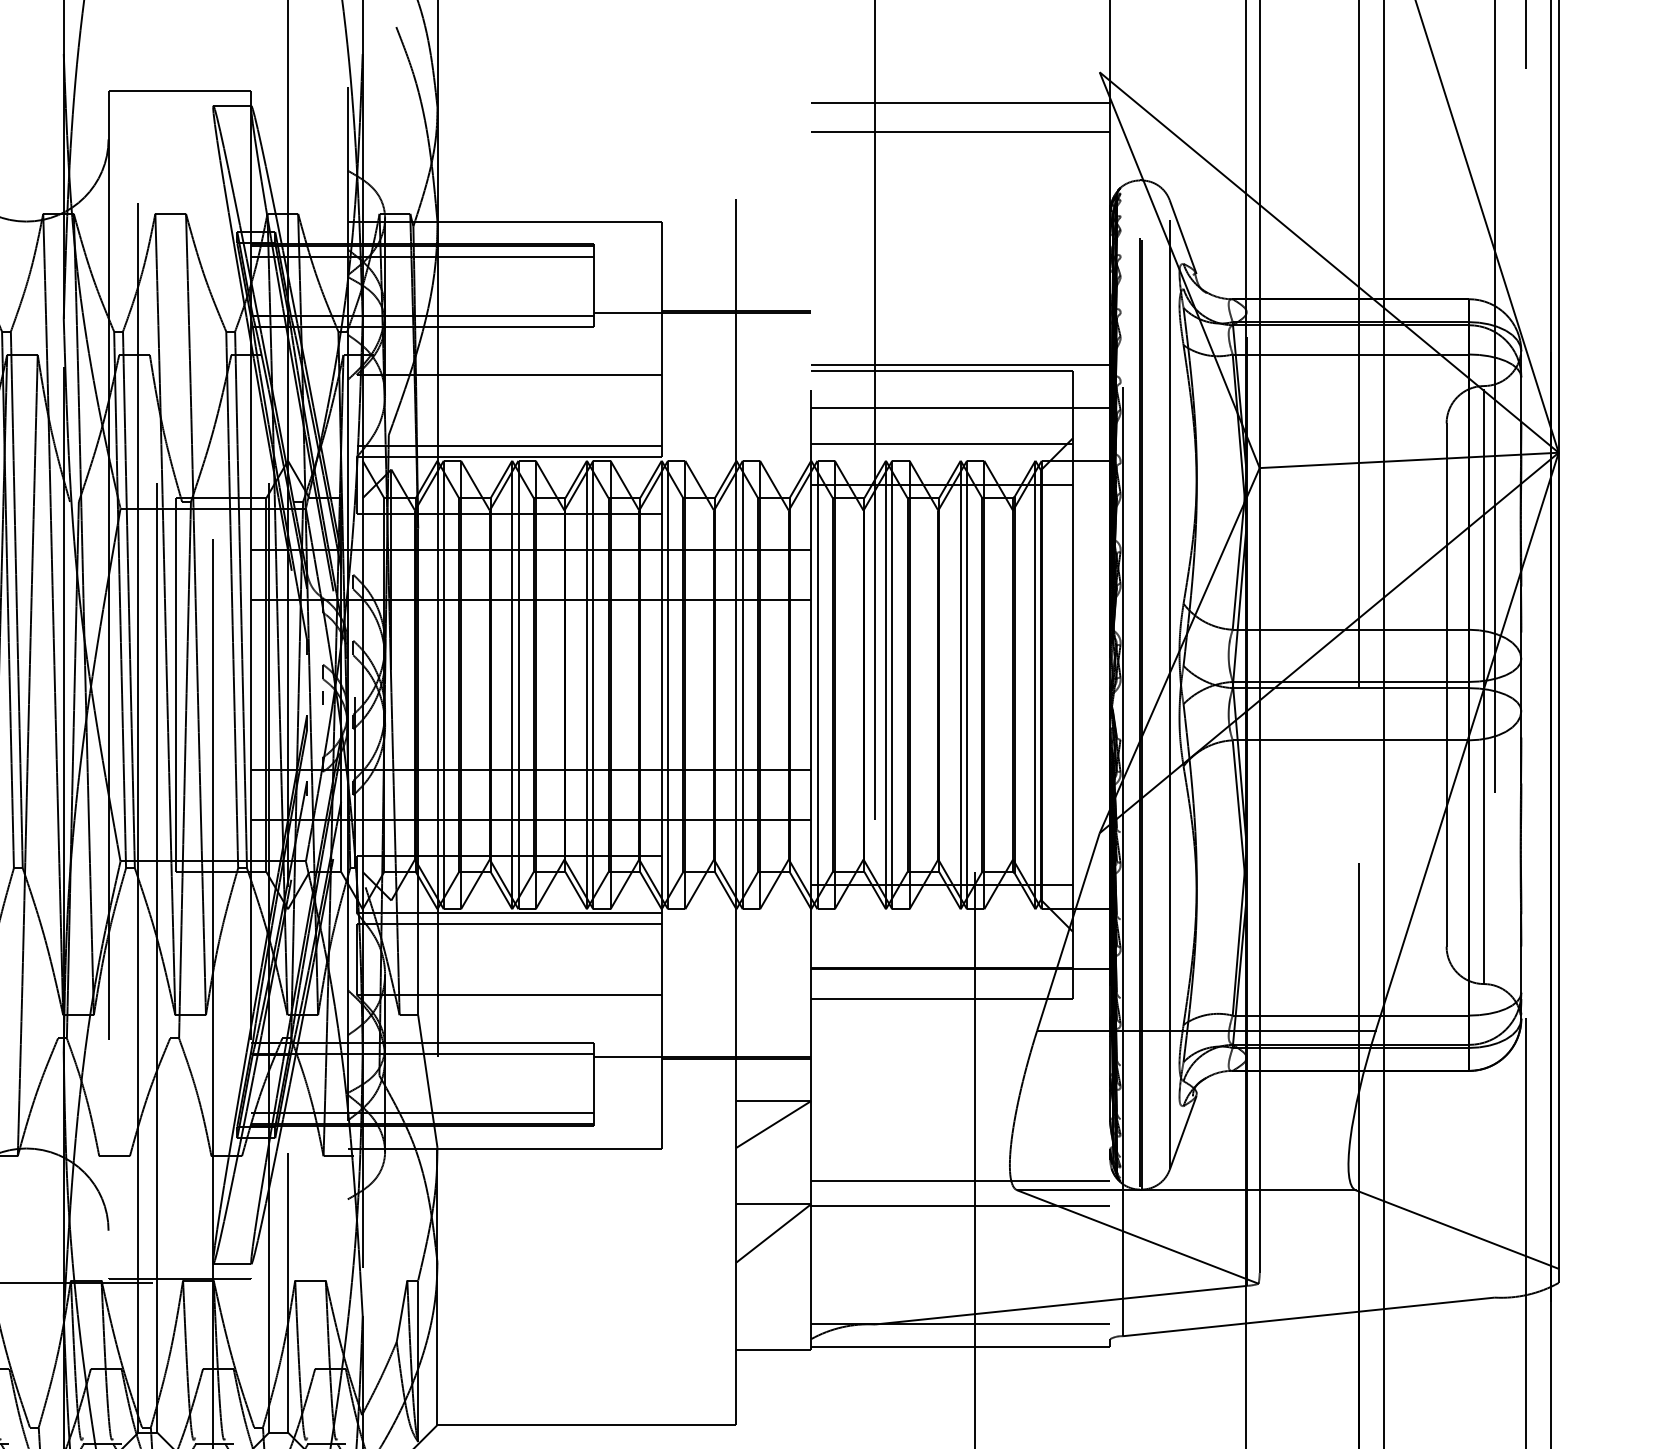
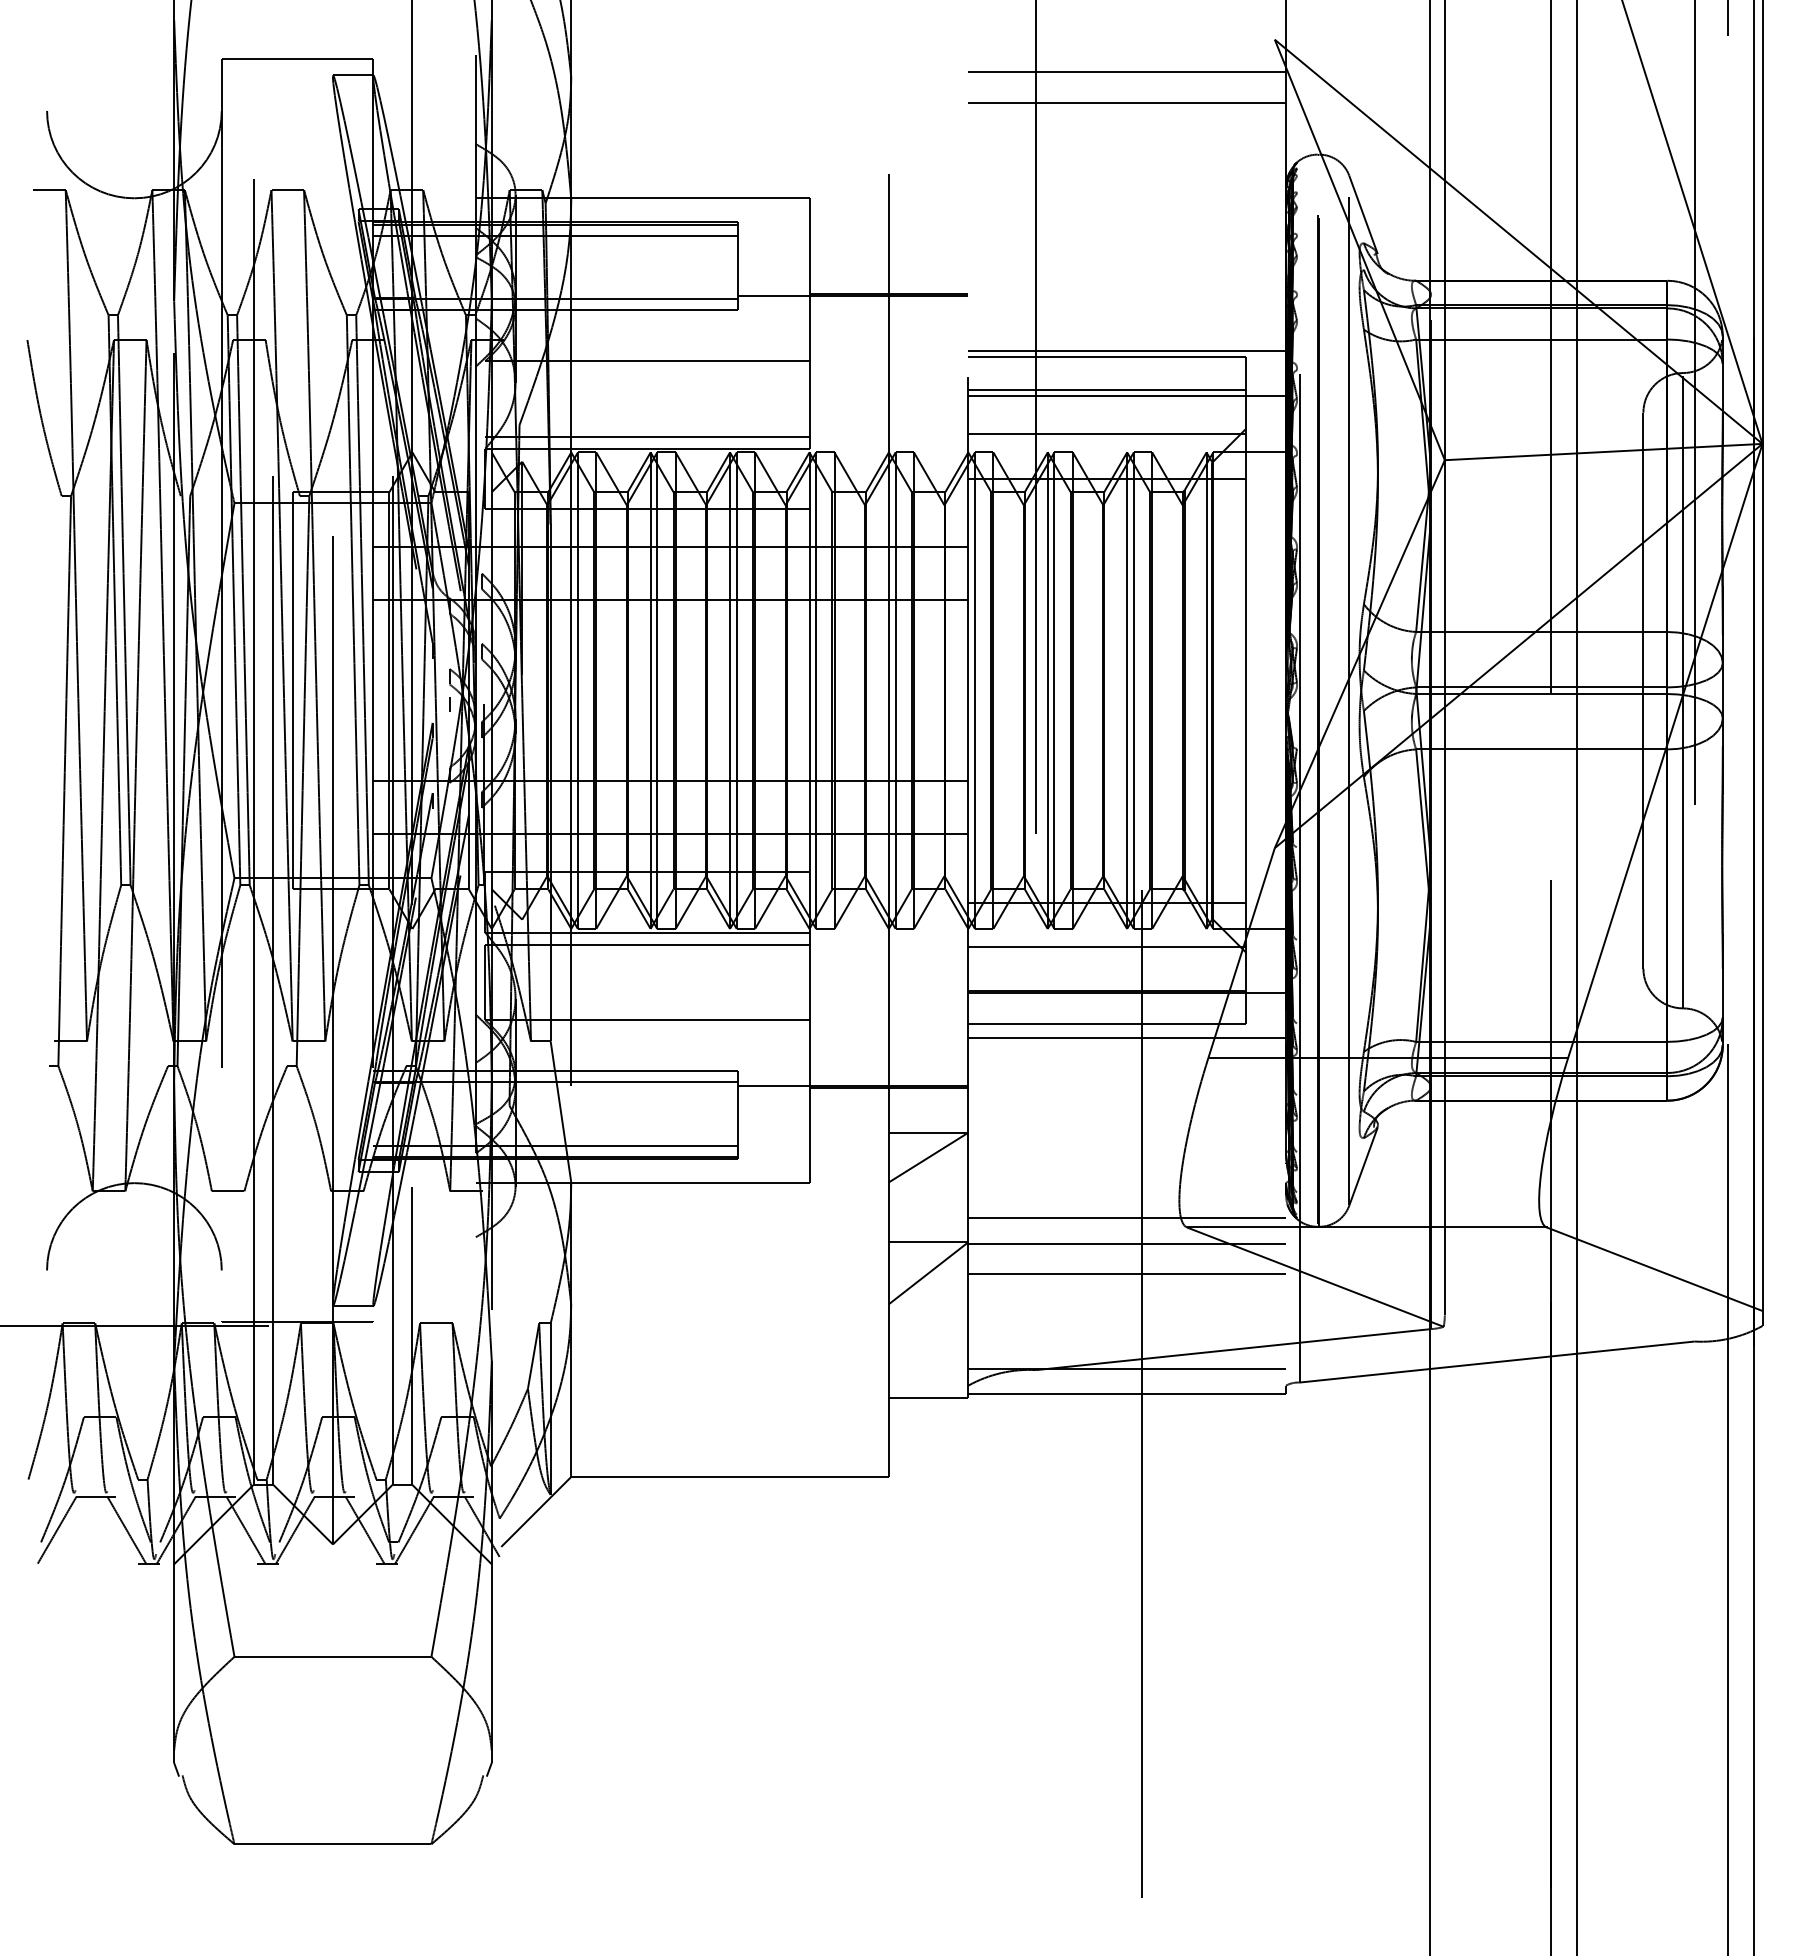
line: (942, 402) -> (1107, 390), added
line: (942, 926) -> (1107, 947), added
line: (961, 1011) -> (1127, 1037), added
line: (961, 1233) -> (1127, 1273), added

